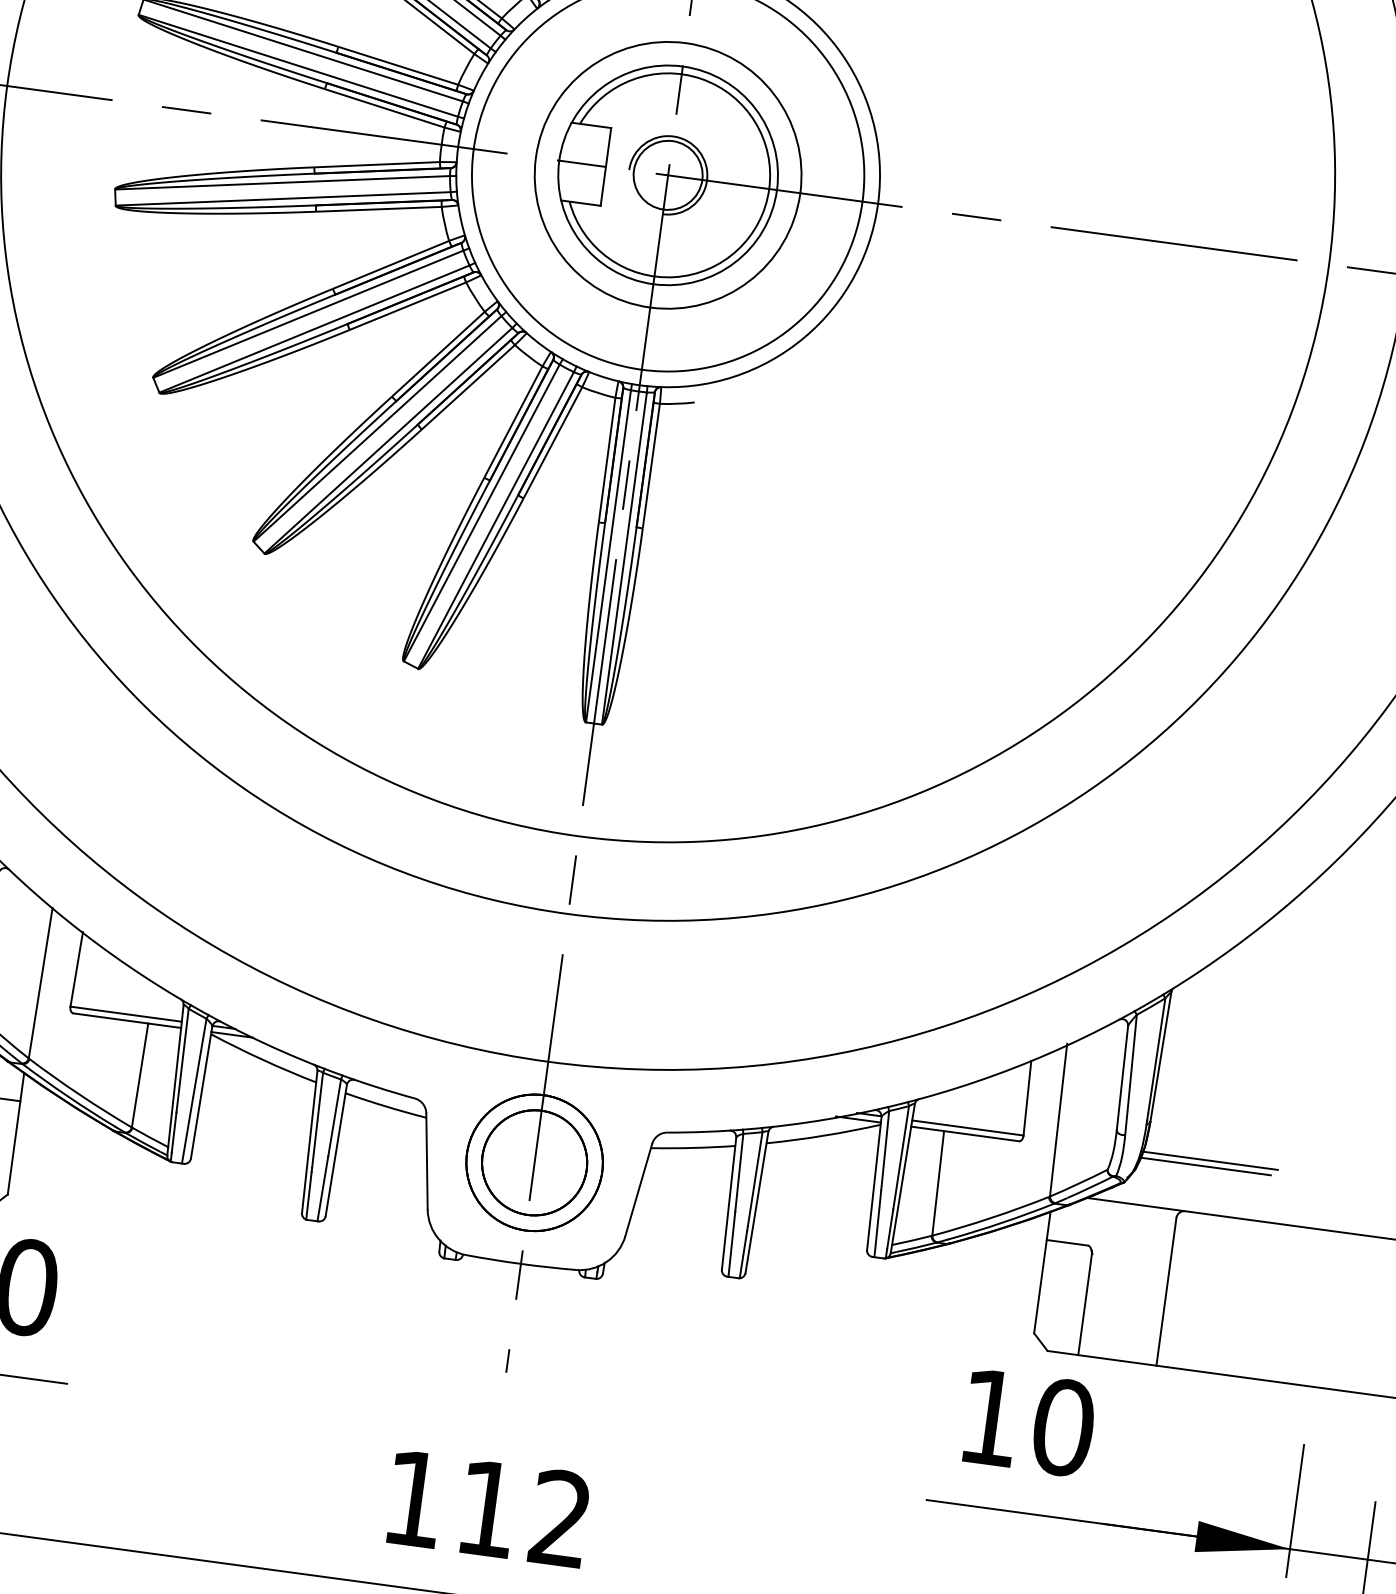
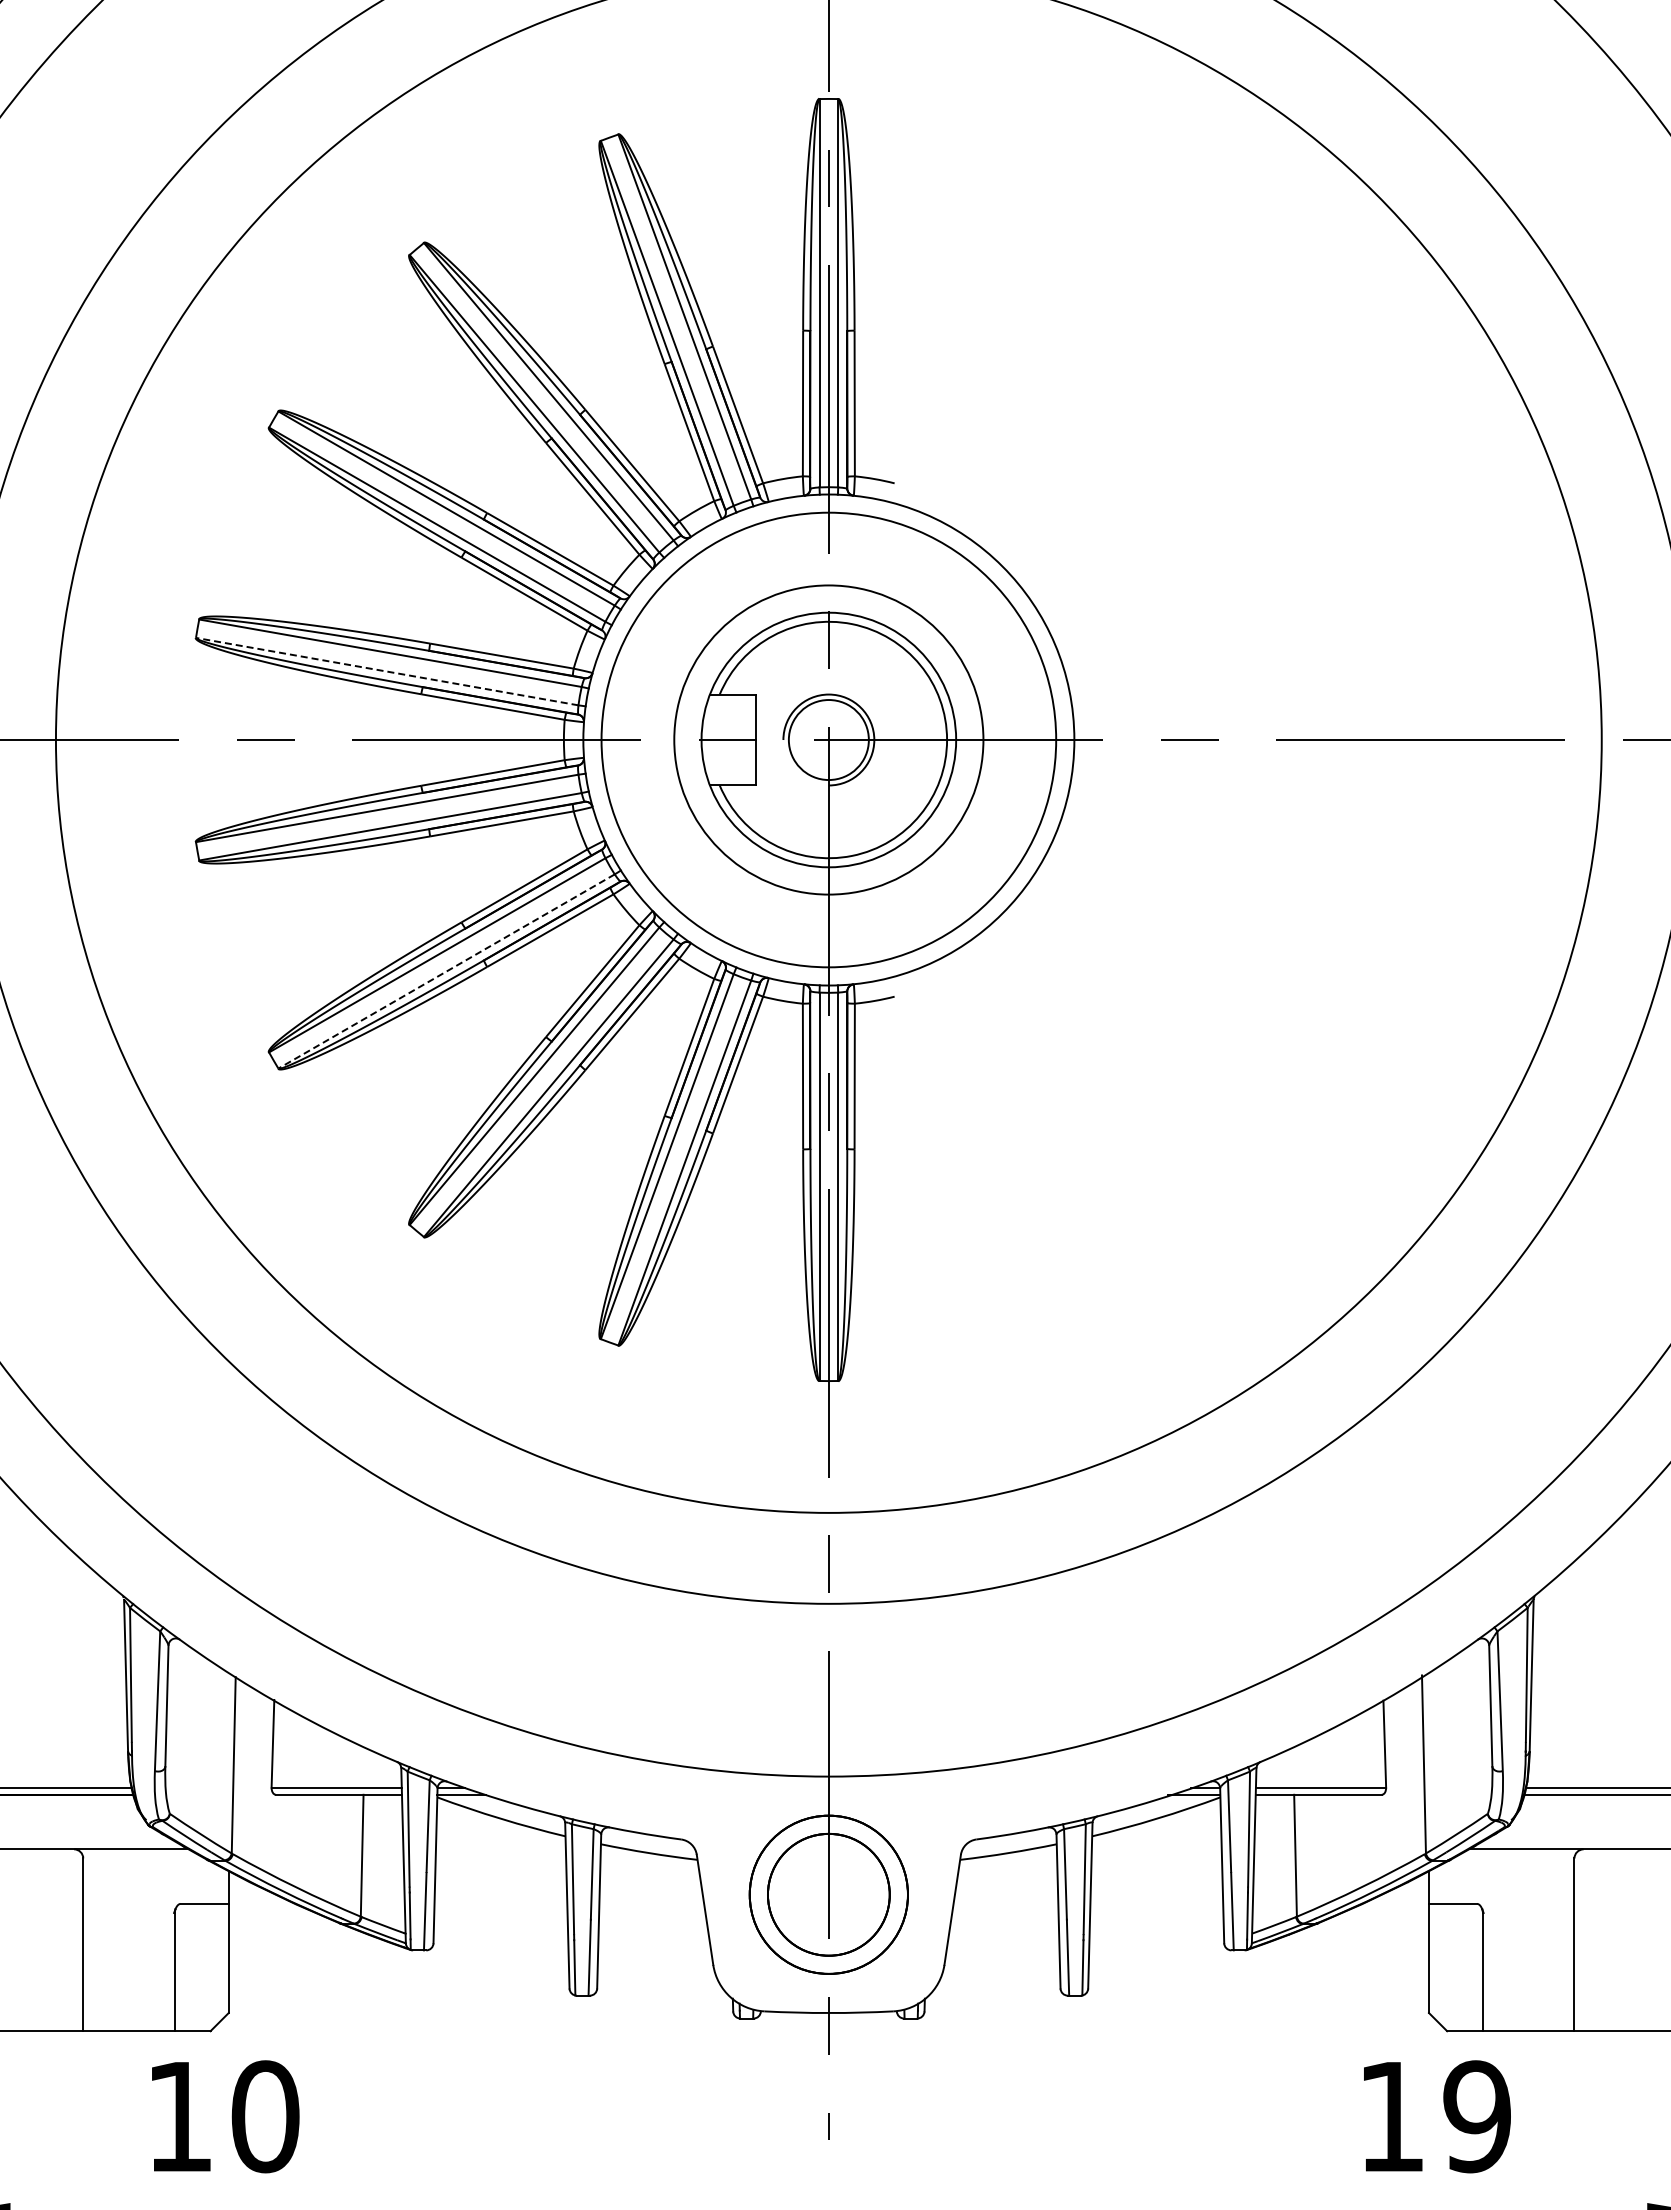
line: (297, 65) -> (386, 671), solid -> dashed
line: (314, 329) -> (446, 971), solid -> dashed
text: (1063, 1427) -> (1477, 2116), 10 -> 19

